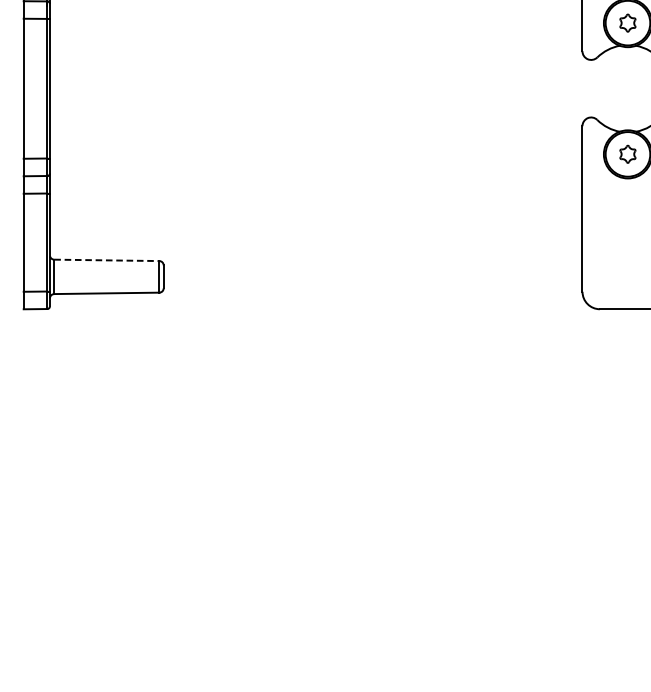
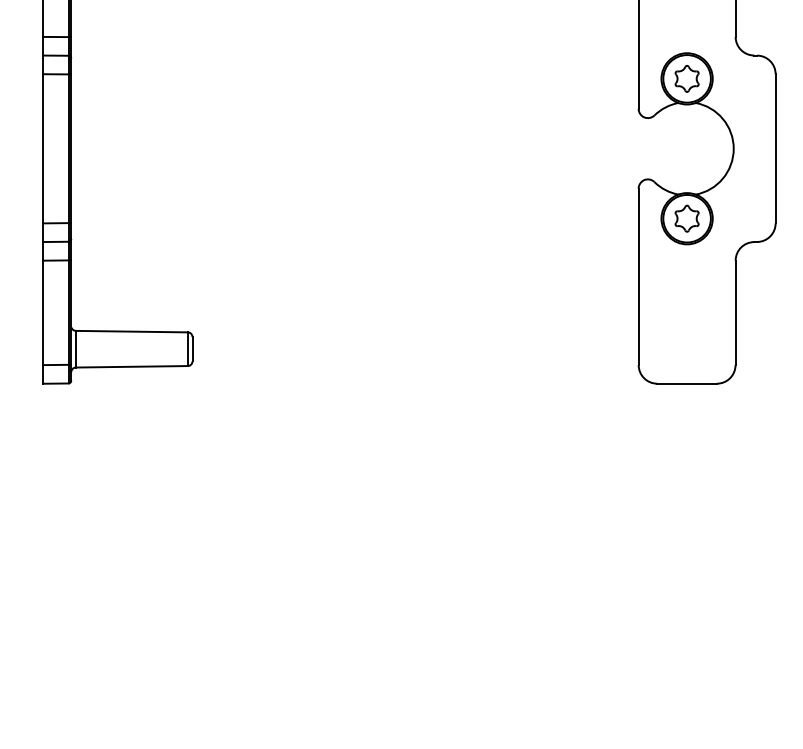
part: (627, 22) -> (686, 78), size x1.43
part: (627, 154) -> (686, 218), size x1.43
line: (106, 260) -> (131, 331), dashed -> solid

